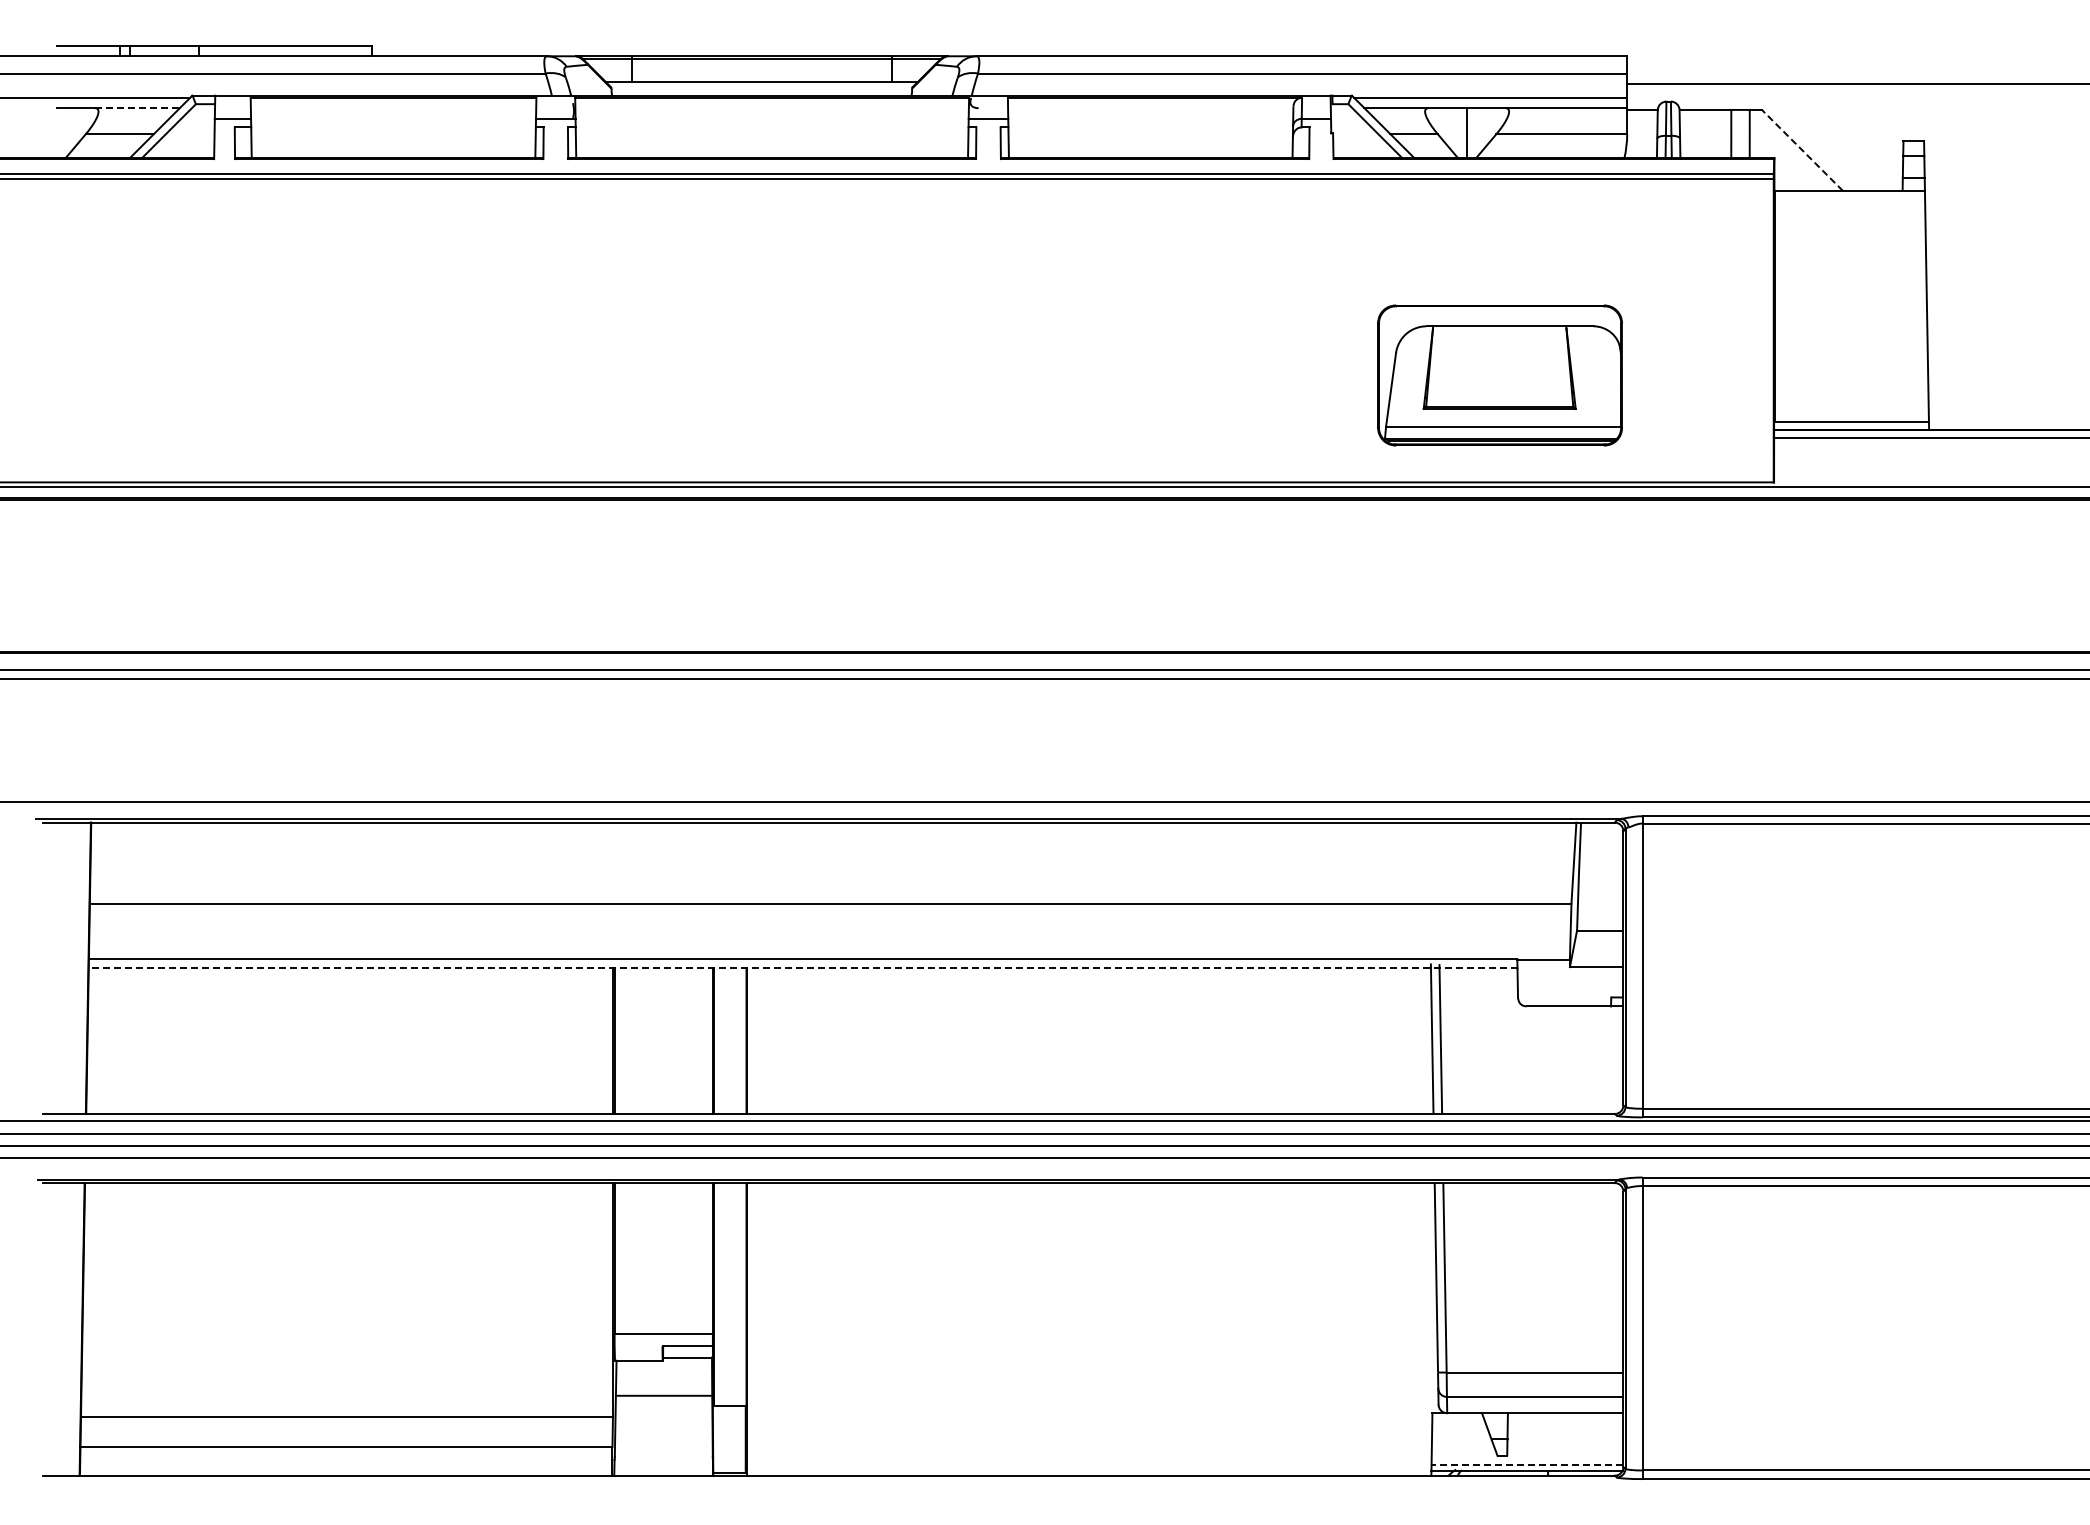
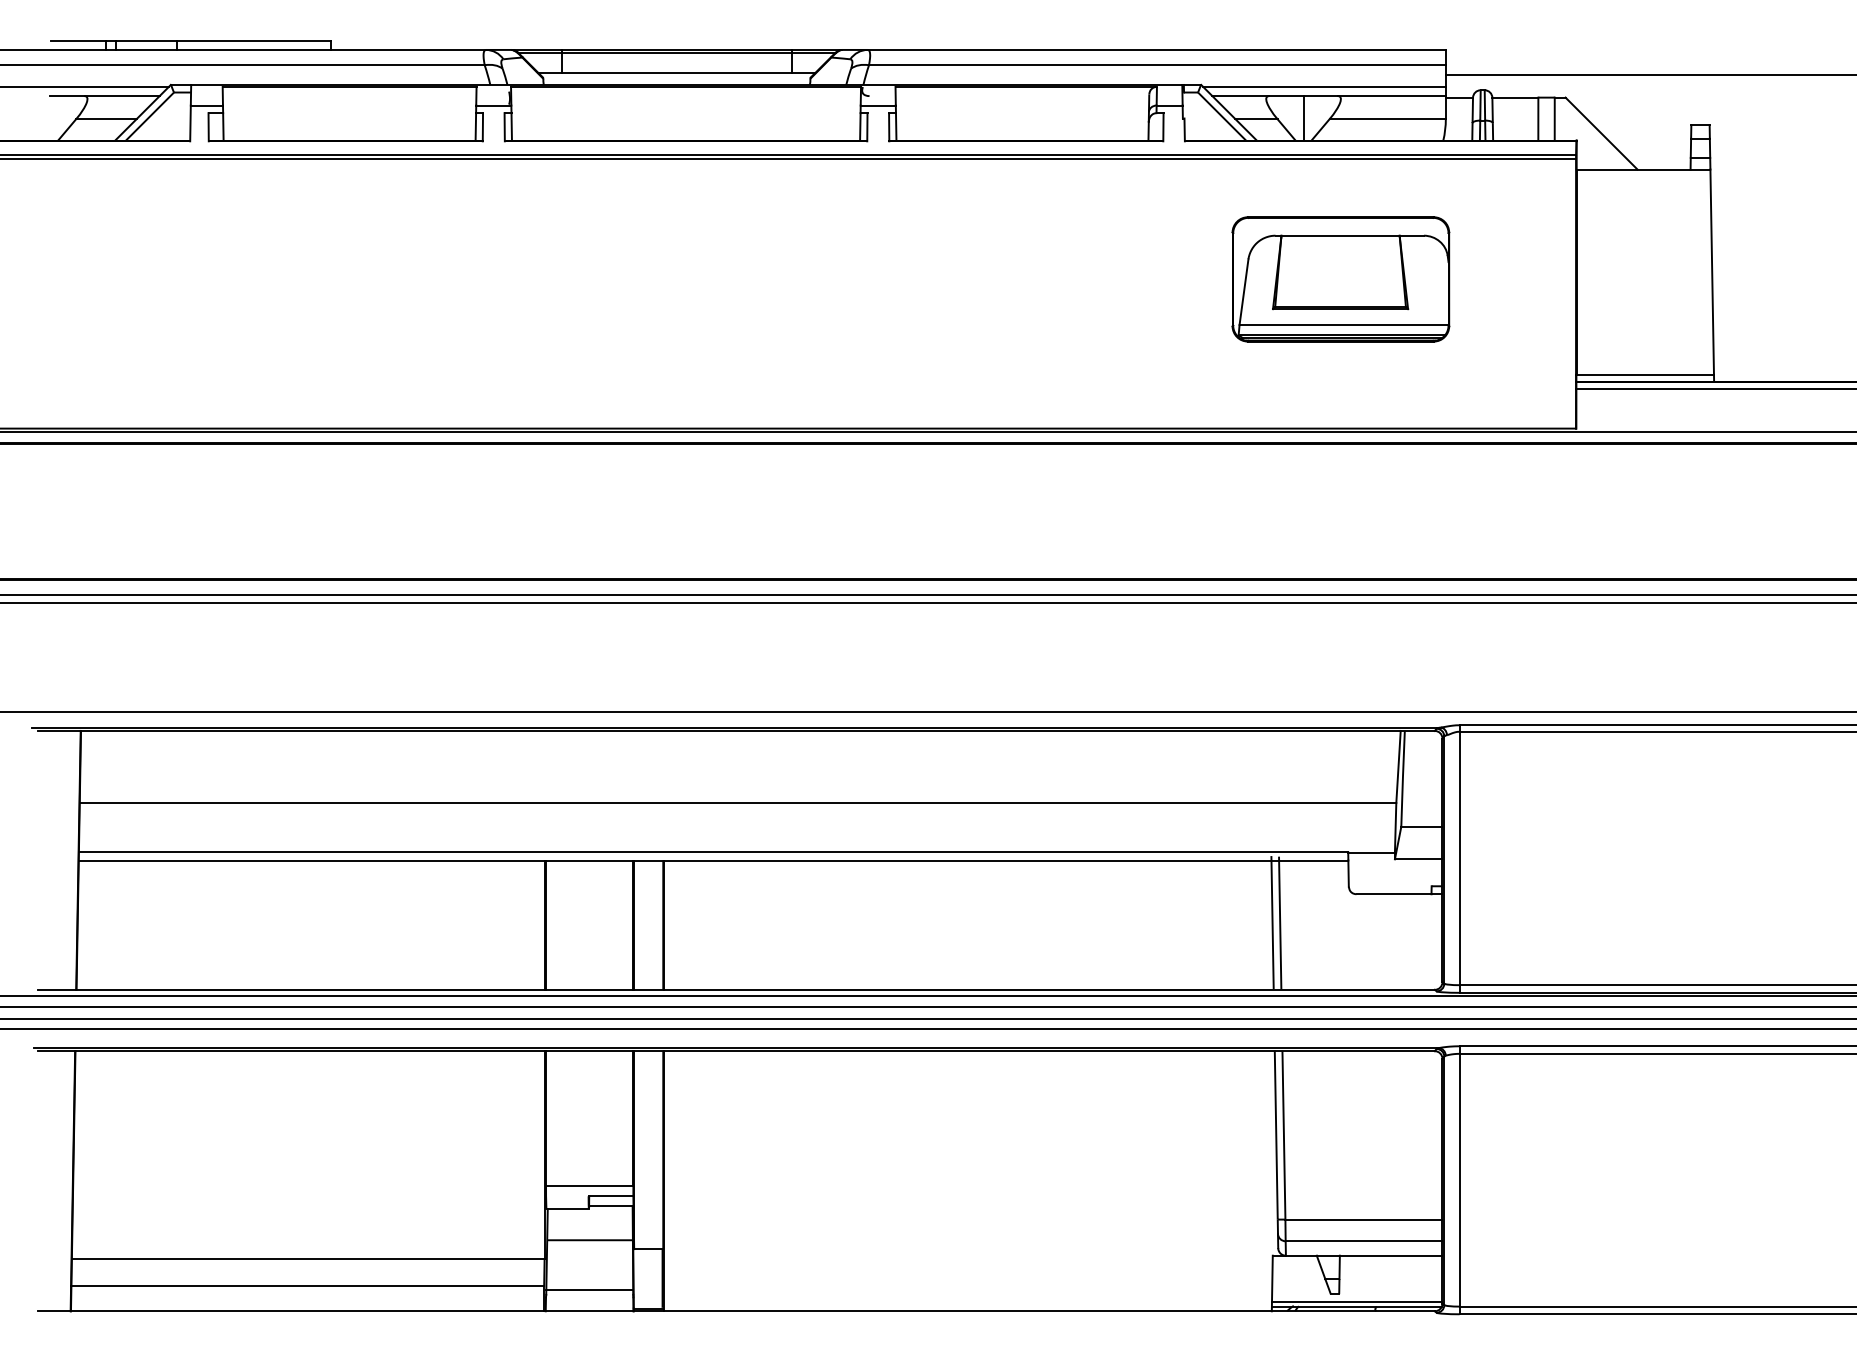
line: (138, 108) -> (122, 96), dashed -> solid
line: (1802, 150) -> (1601, 133), dashed -> solid
part: (1499, 375) -> (1340, 279), moved
line: (802, 968) -> (713, 860), dashed -> solid
line: (663, 1451) -> (589, 1289), added
line: (1527, 1465) -> (1357, 1302), dashed -> solid

